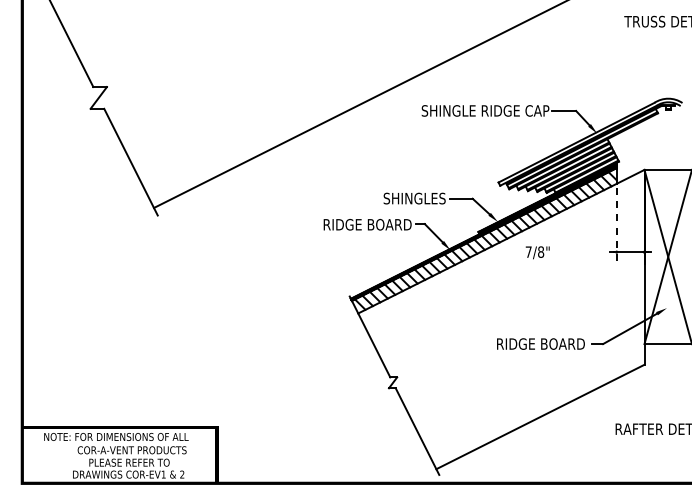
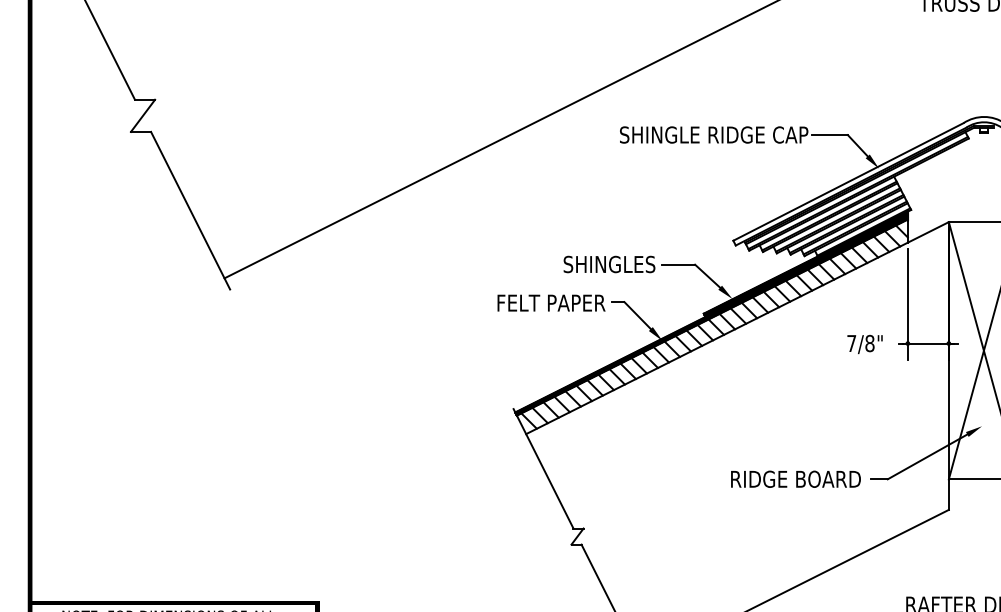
text: (367, 224) -> (539, 302), RIDGE BOARD -> FELT PAPER
line: (616, 225) -> (907, 304), dashed -> solid
text: (537, 252) -> (864, 344), moved

